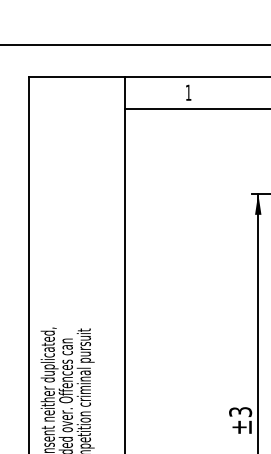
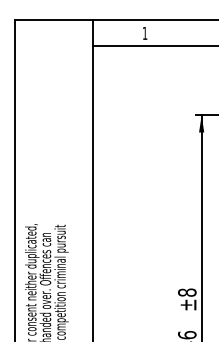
text: (240, 412) -> (187, 293), ±3 -> ±8

